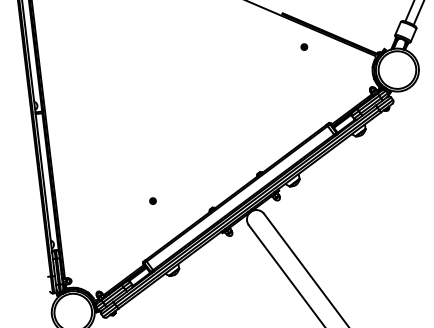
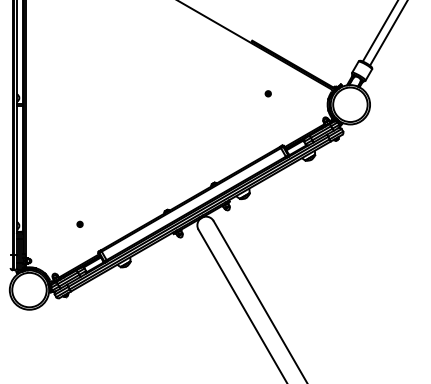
part: (303, 46) -> (267, 93), moved
part: (152, 200) -> (79, 223), moved

